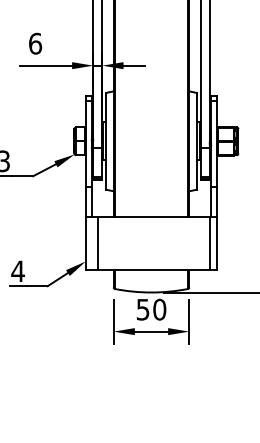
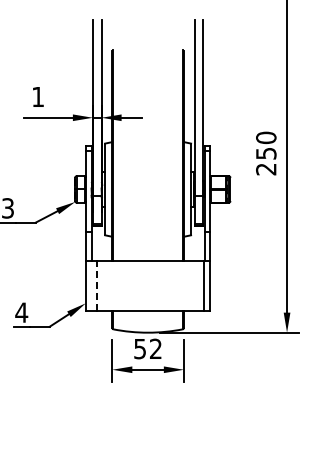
text: (35, 43) -> (38, 96), 6 -> 1
line: (98, 242) -> (97, 285), solid -> dashed
text: (159, 309) -> (155, 348), 50 -> 52

